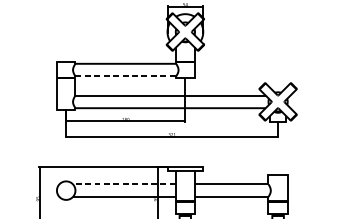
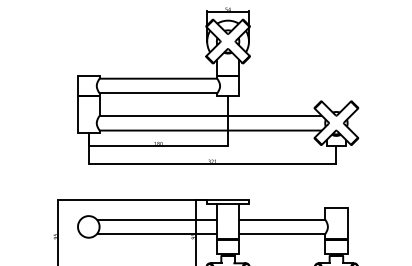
line: (125, 76) -> (158, 93), dashed -> solid
line: (124, 184) -> (156, 219), dashed -> solid

